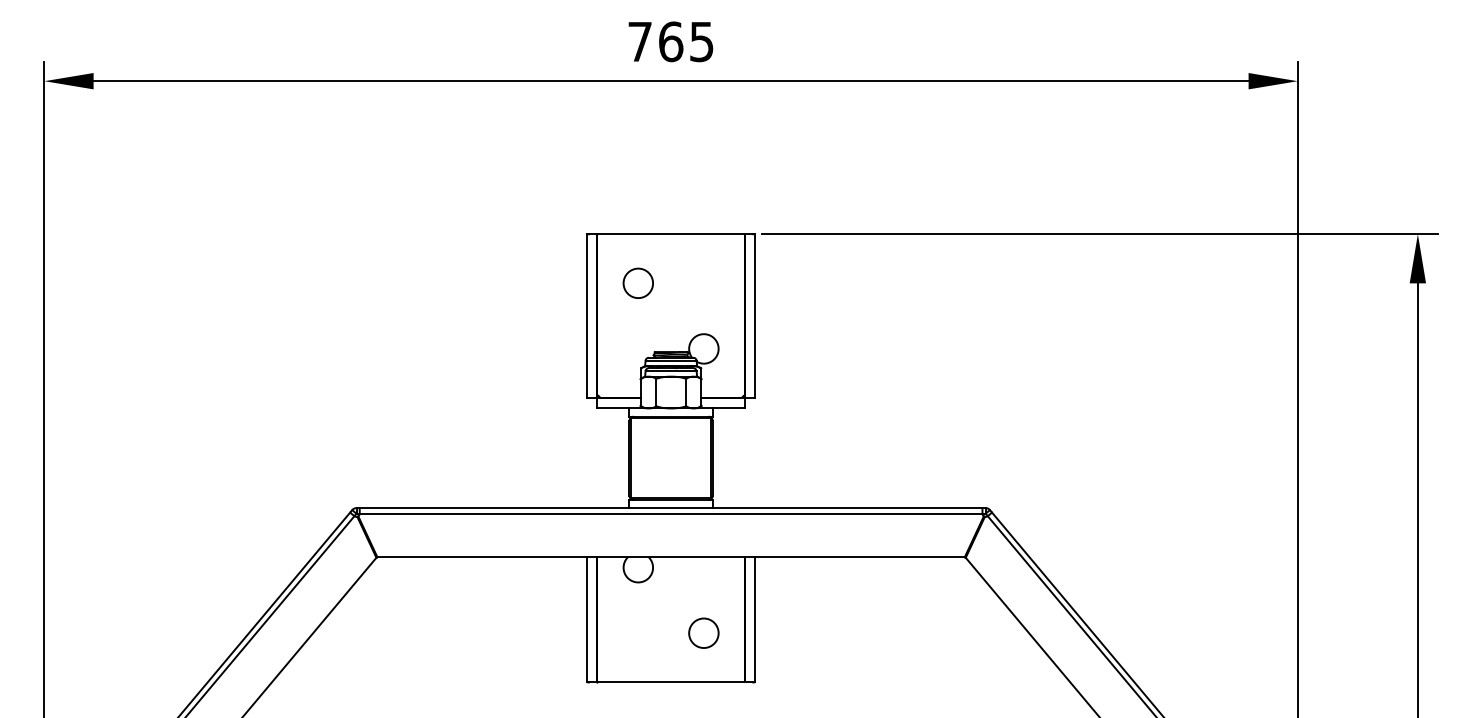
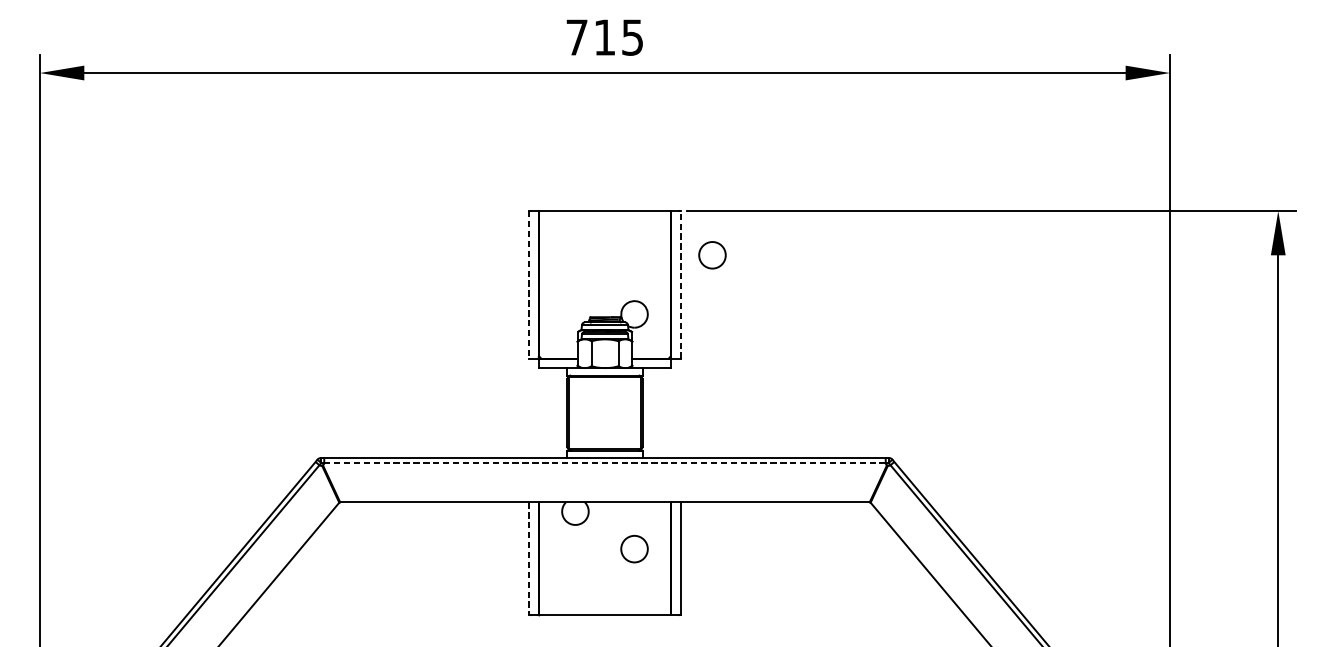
text: (671, 41) -> (605, 37), 765 -> 715
circle: (637, 282) -> (711, 254), moved
line: (587, 316) -> (529, 285), solid -> dashed
line: (755, 316) -> (681, 285), solid -> dashed
line: (670, 513) -> (604, 462), solid -> dashed
line: (587, 619) -> (529, 558), solid -> dashed
circle: (703, 632) -> (634, 548), moved

